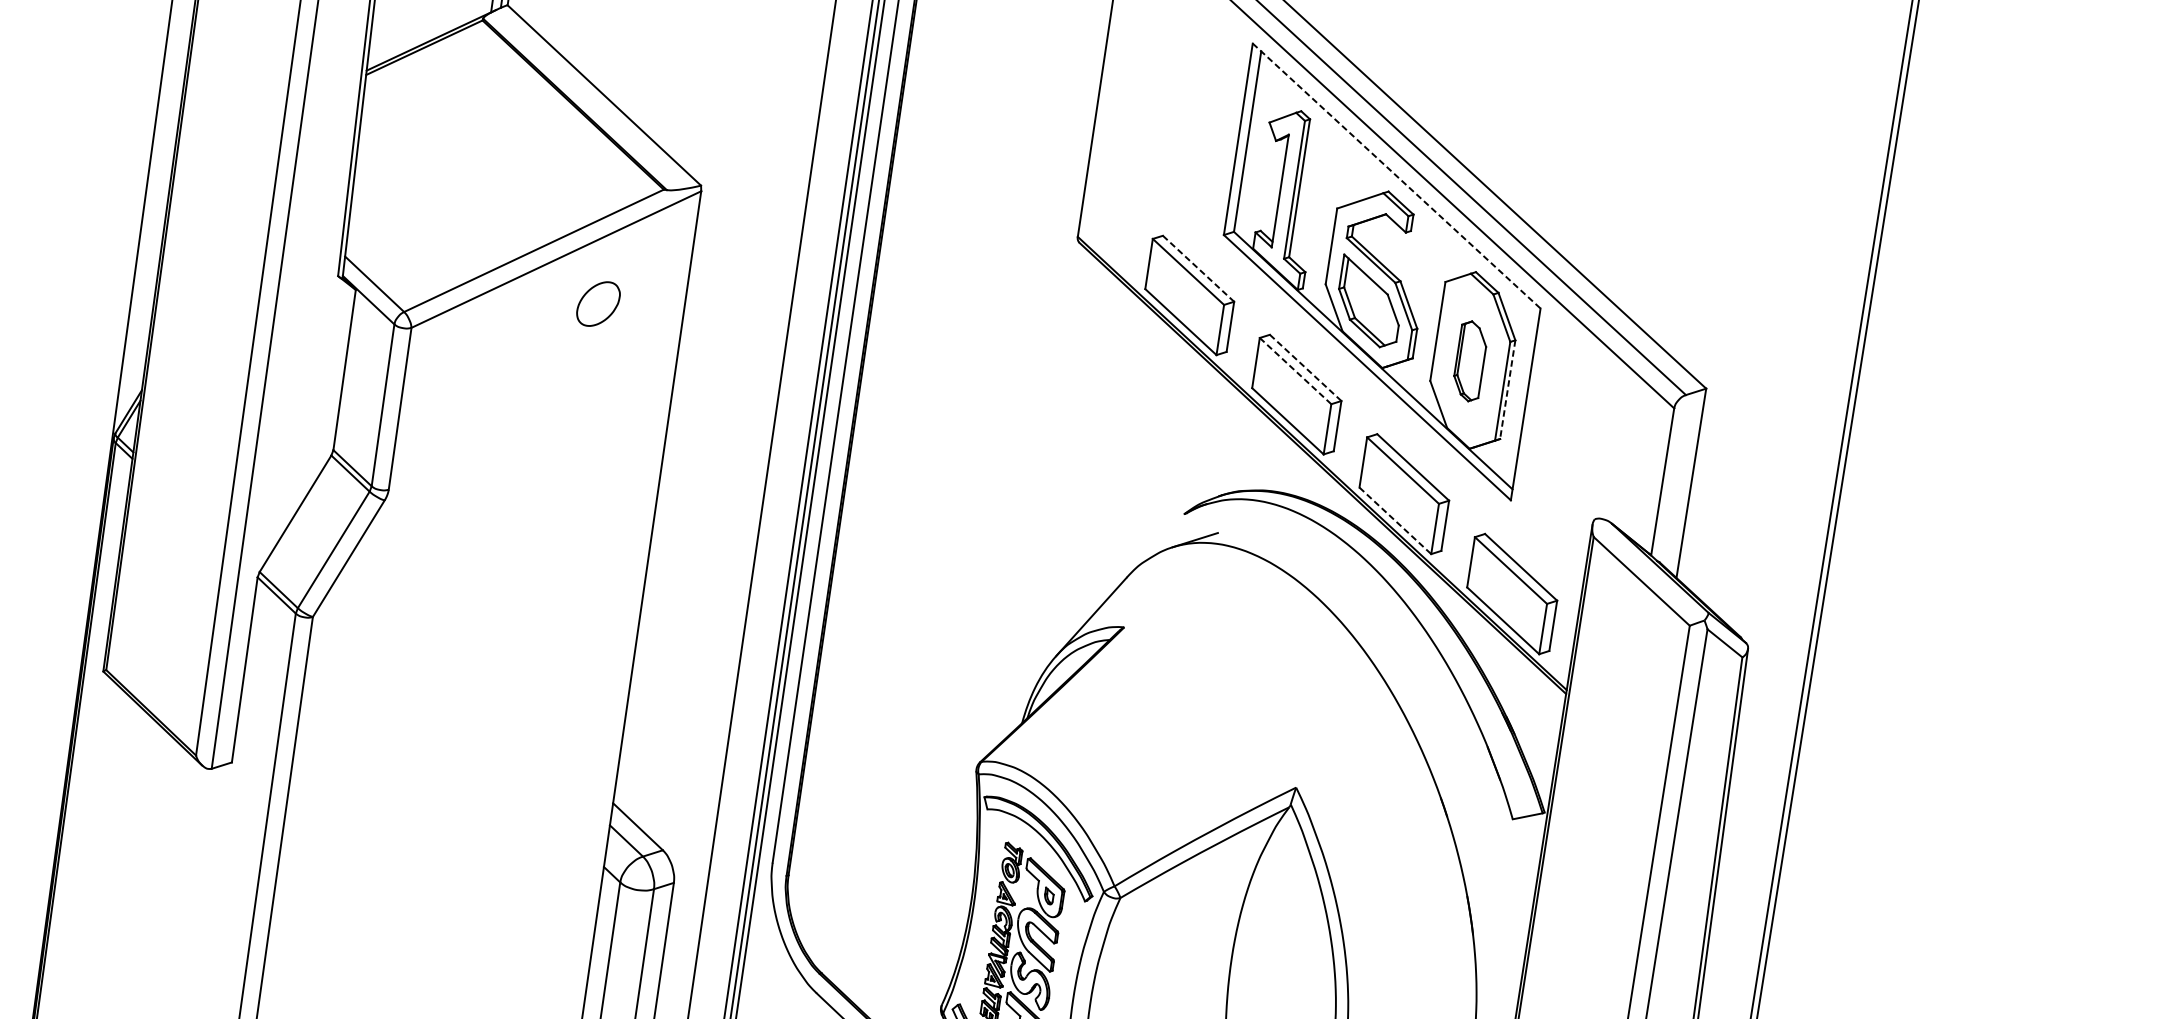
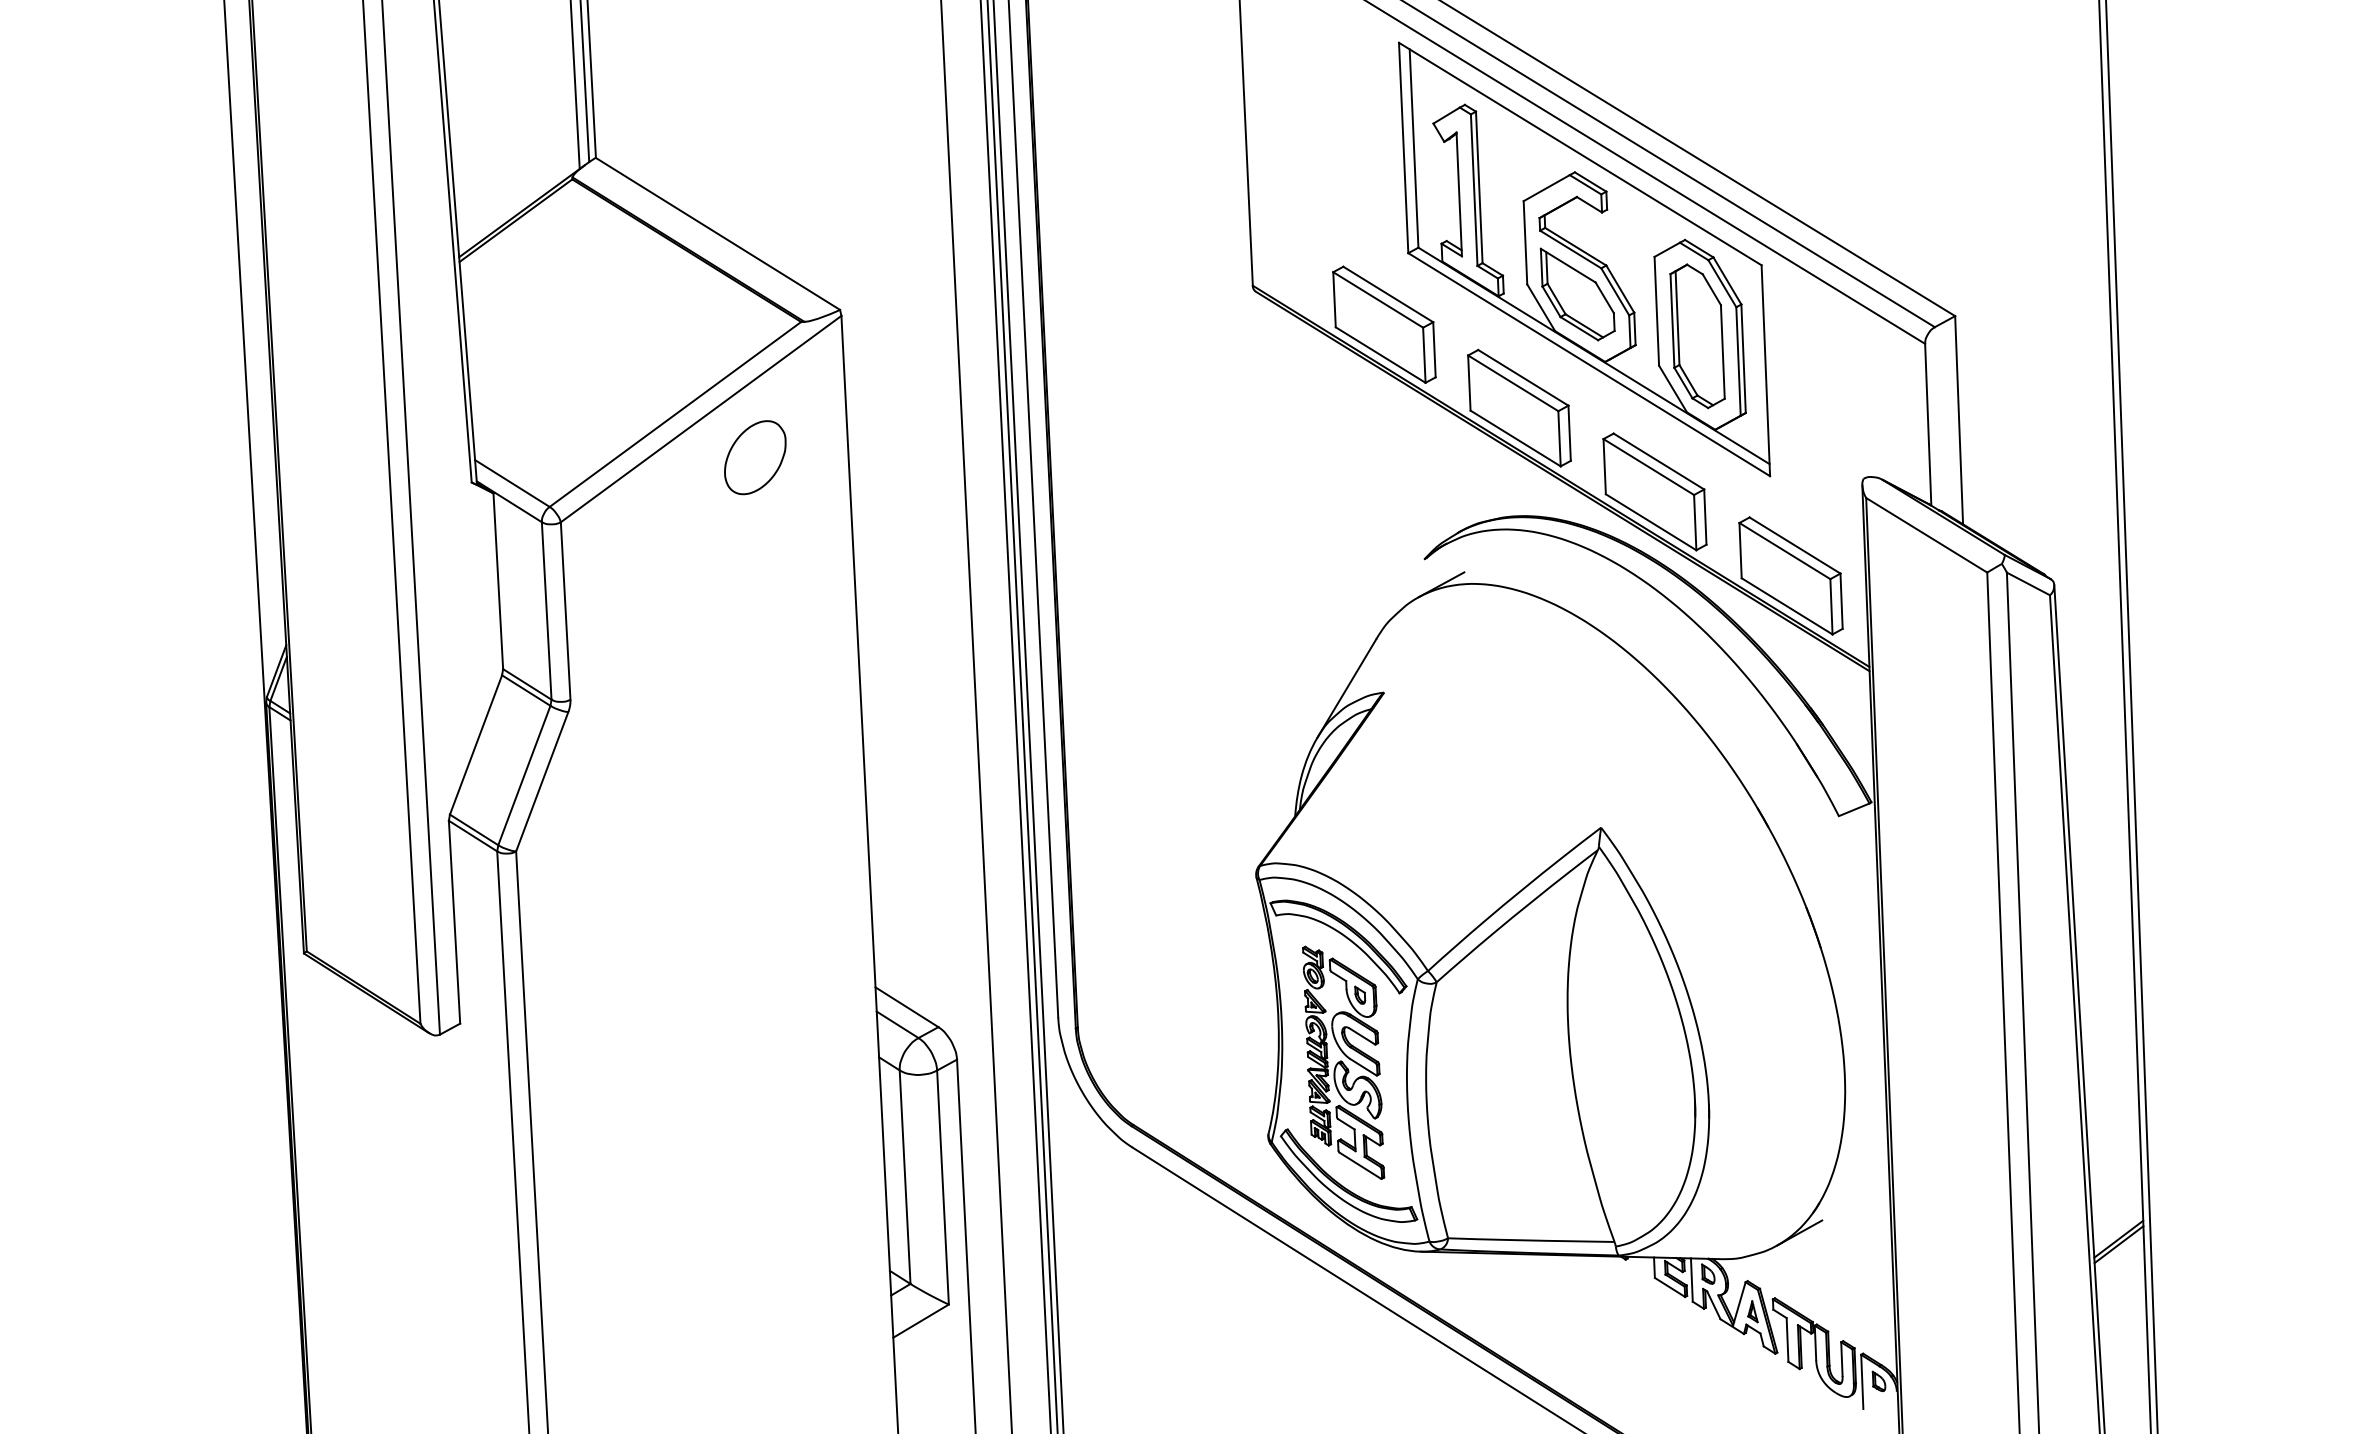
line: (1396, 176) -> (1580, 154), dashed -> solid
line: (1198, 268) -> (1388, 294), dashed -> solid
part: (598, 303) -> (755, 457), size x1.43
part: (1470, 361) -> (1697, 336), size x1.67
line: (1305, 368) -> (1523, 378), dashed -> solid
line: (1294, 371) -> (1512, 383), dashed -> solid
line: (1507, 390) -> (1743, 359), dashed -> solid
line: (1395, 521) -> (1651, 522), dashed -> solid

